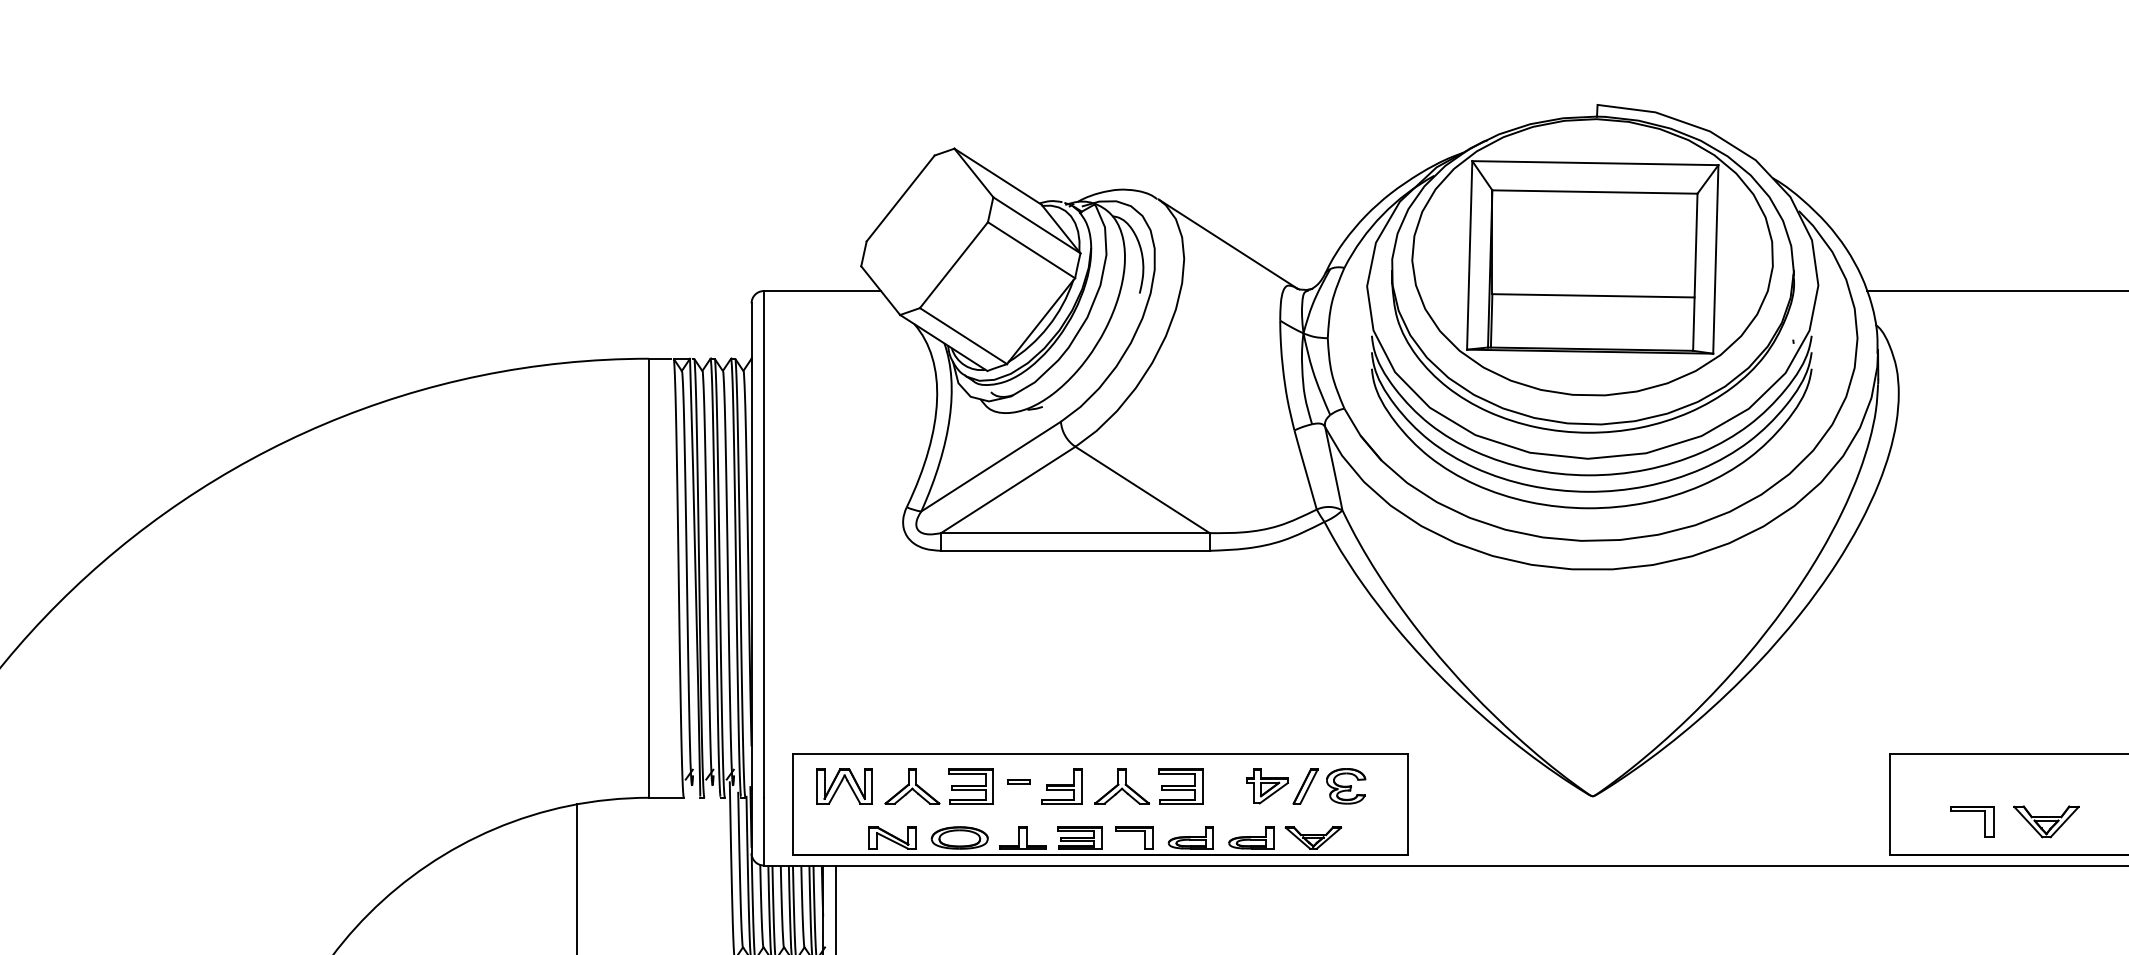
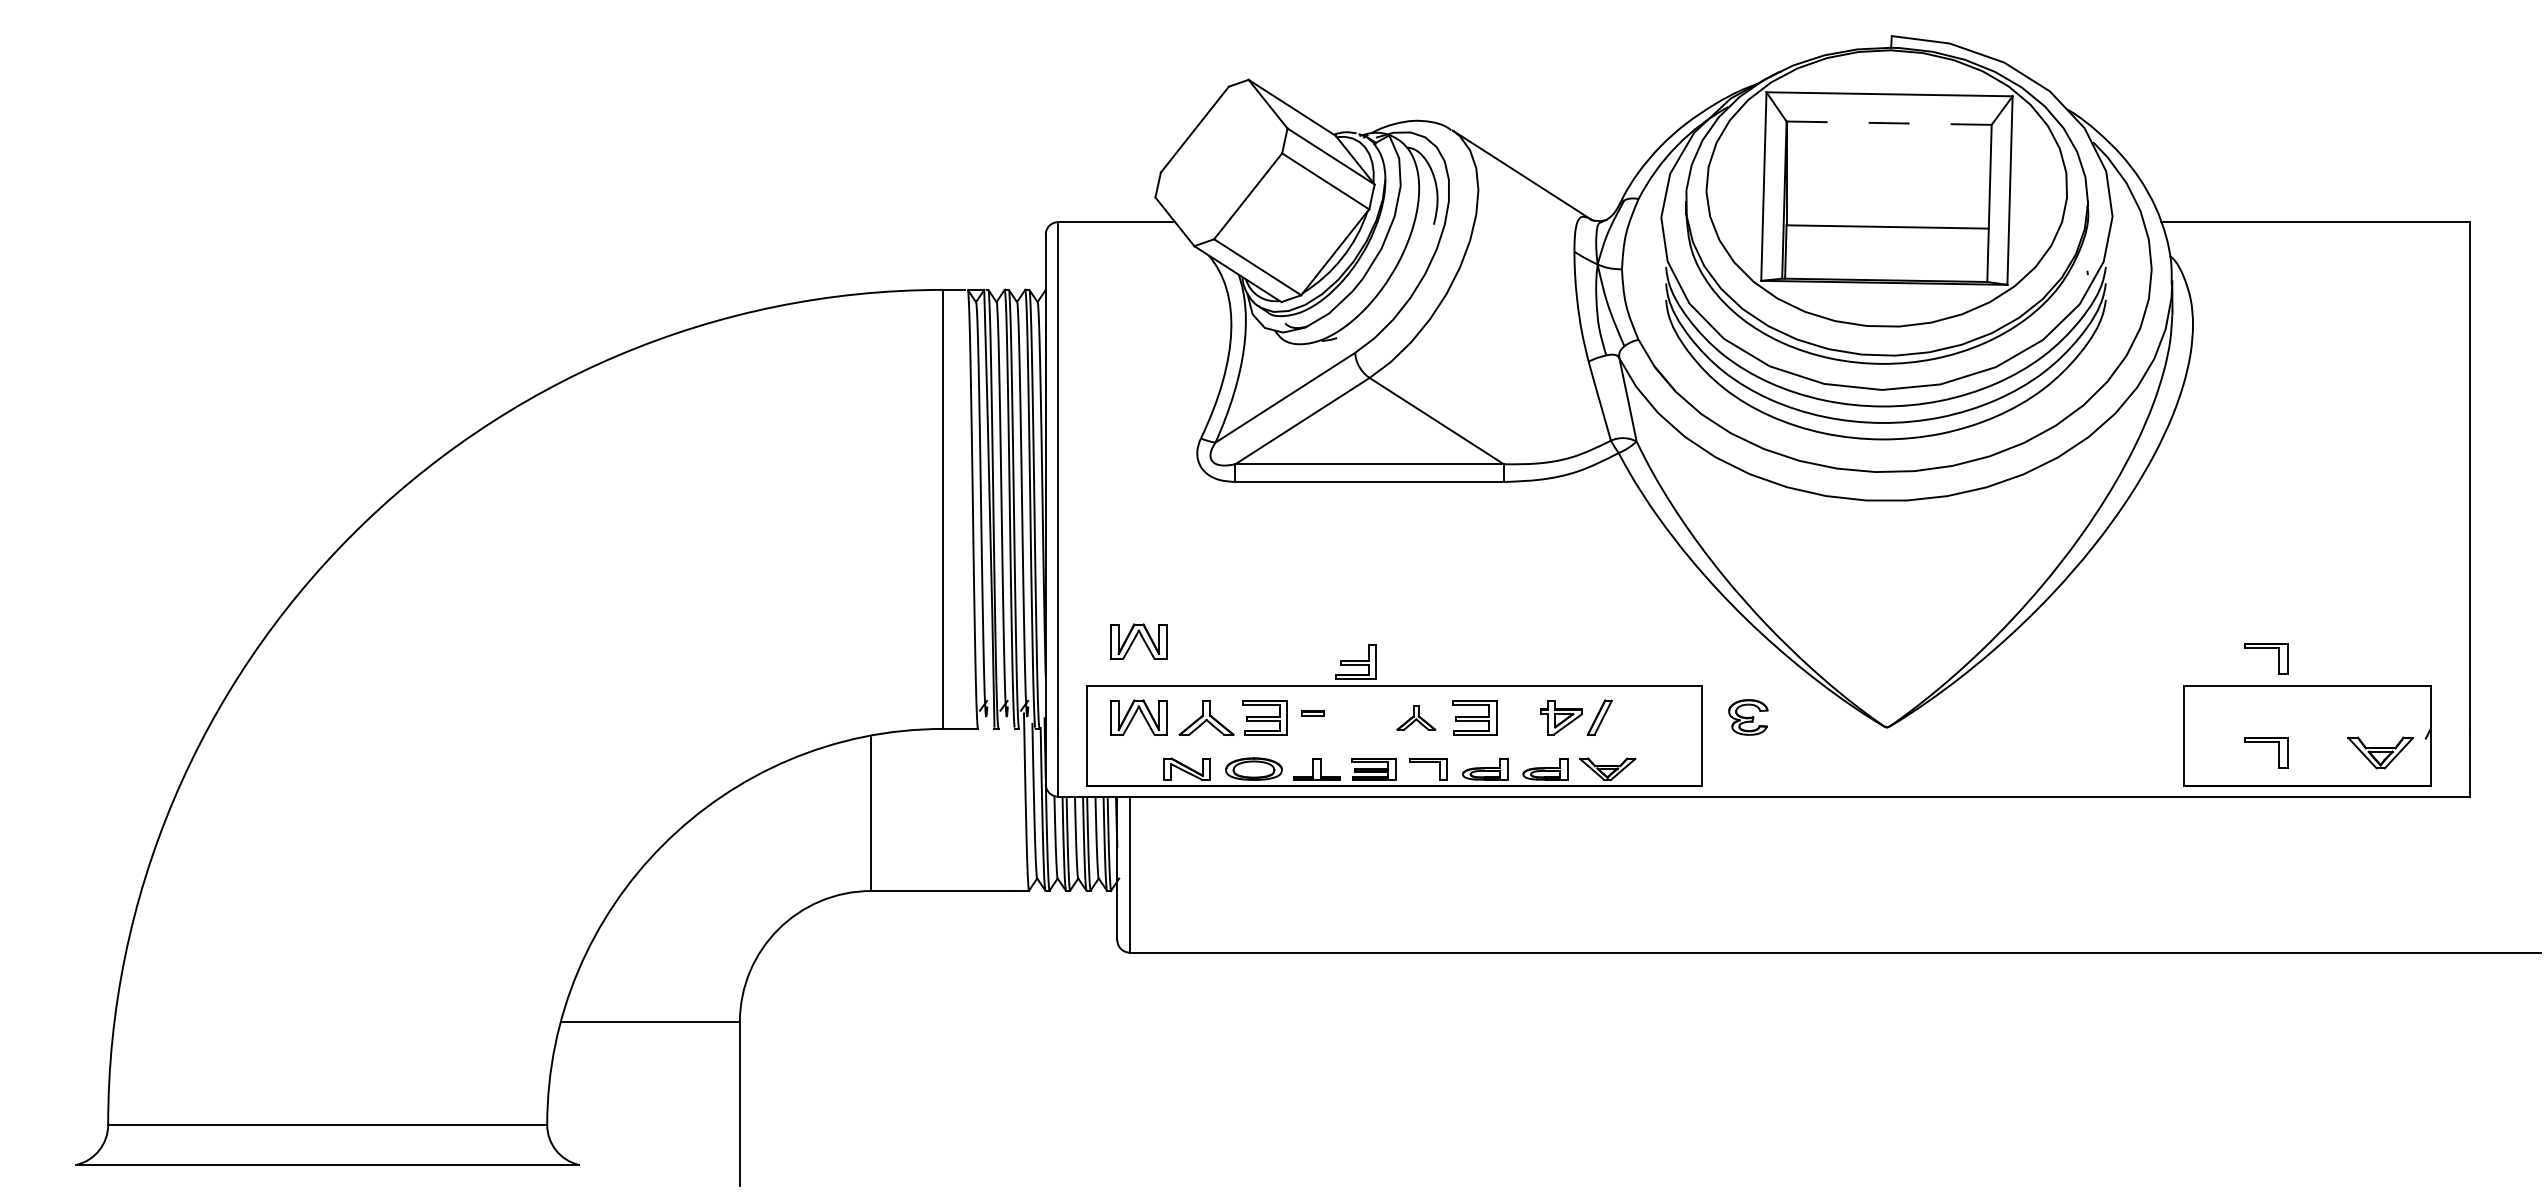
line: (1595, 192) -> (1889, 123), solid -> dashed
part: (844, 710) -> (1138, 641), added
part: (1972, 717) -> (2266, 648), added
part: (1061, 786) -> (1355, 661), moved
part: (1122, 786) -> (1416, 717), size x0.7
part: (1346, 786) -> (1748, 717), moved
part: (2046, 821) -> (2380, 752), moved

